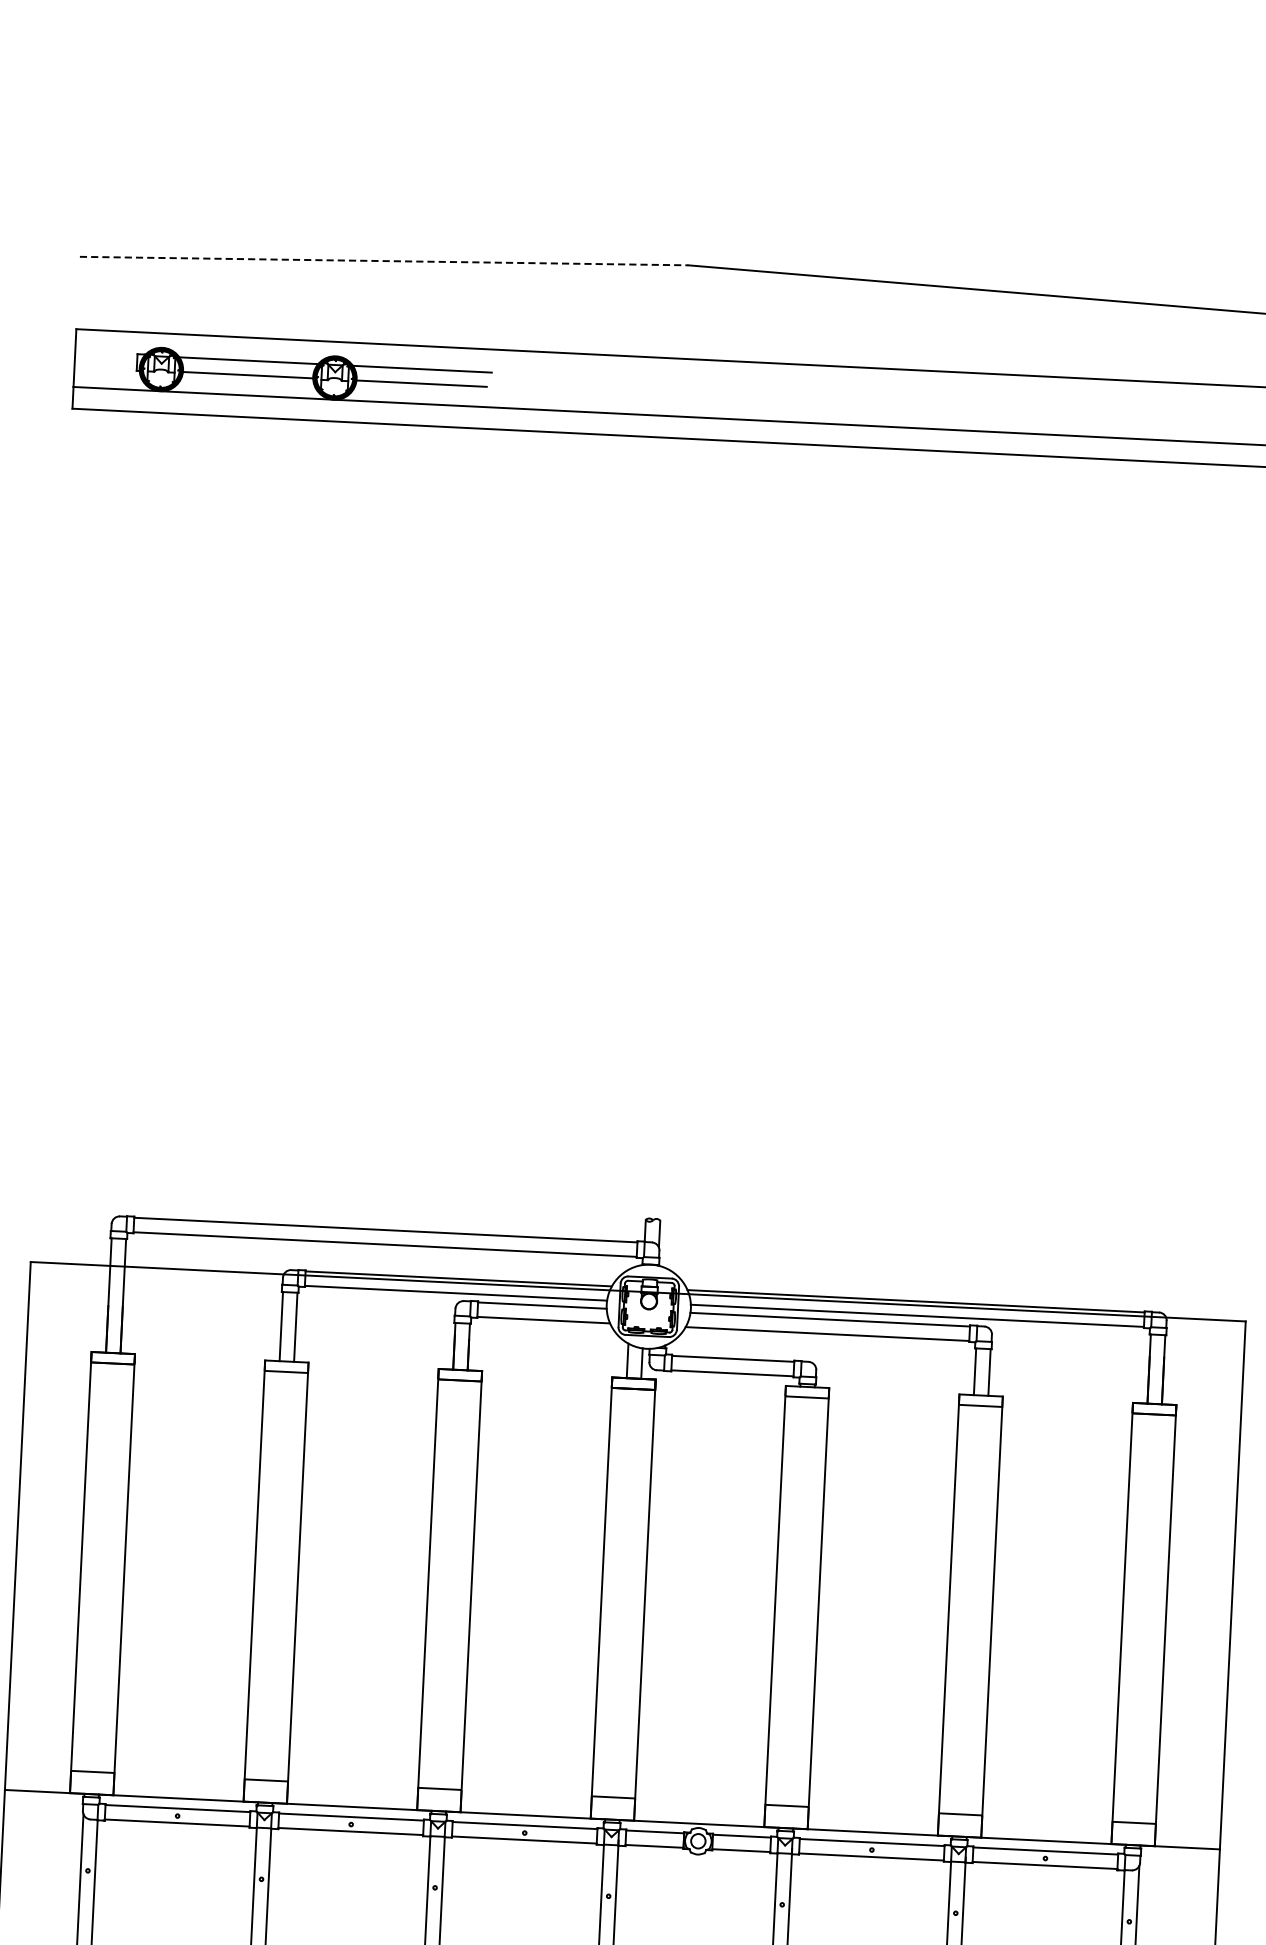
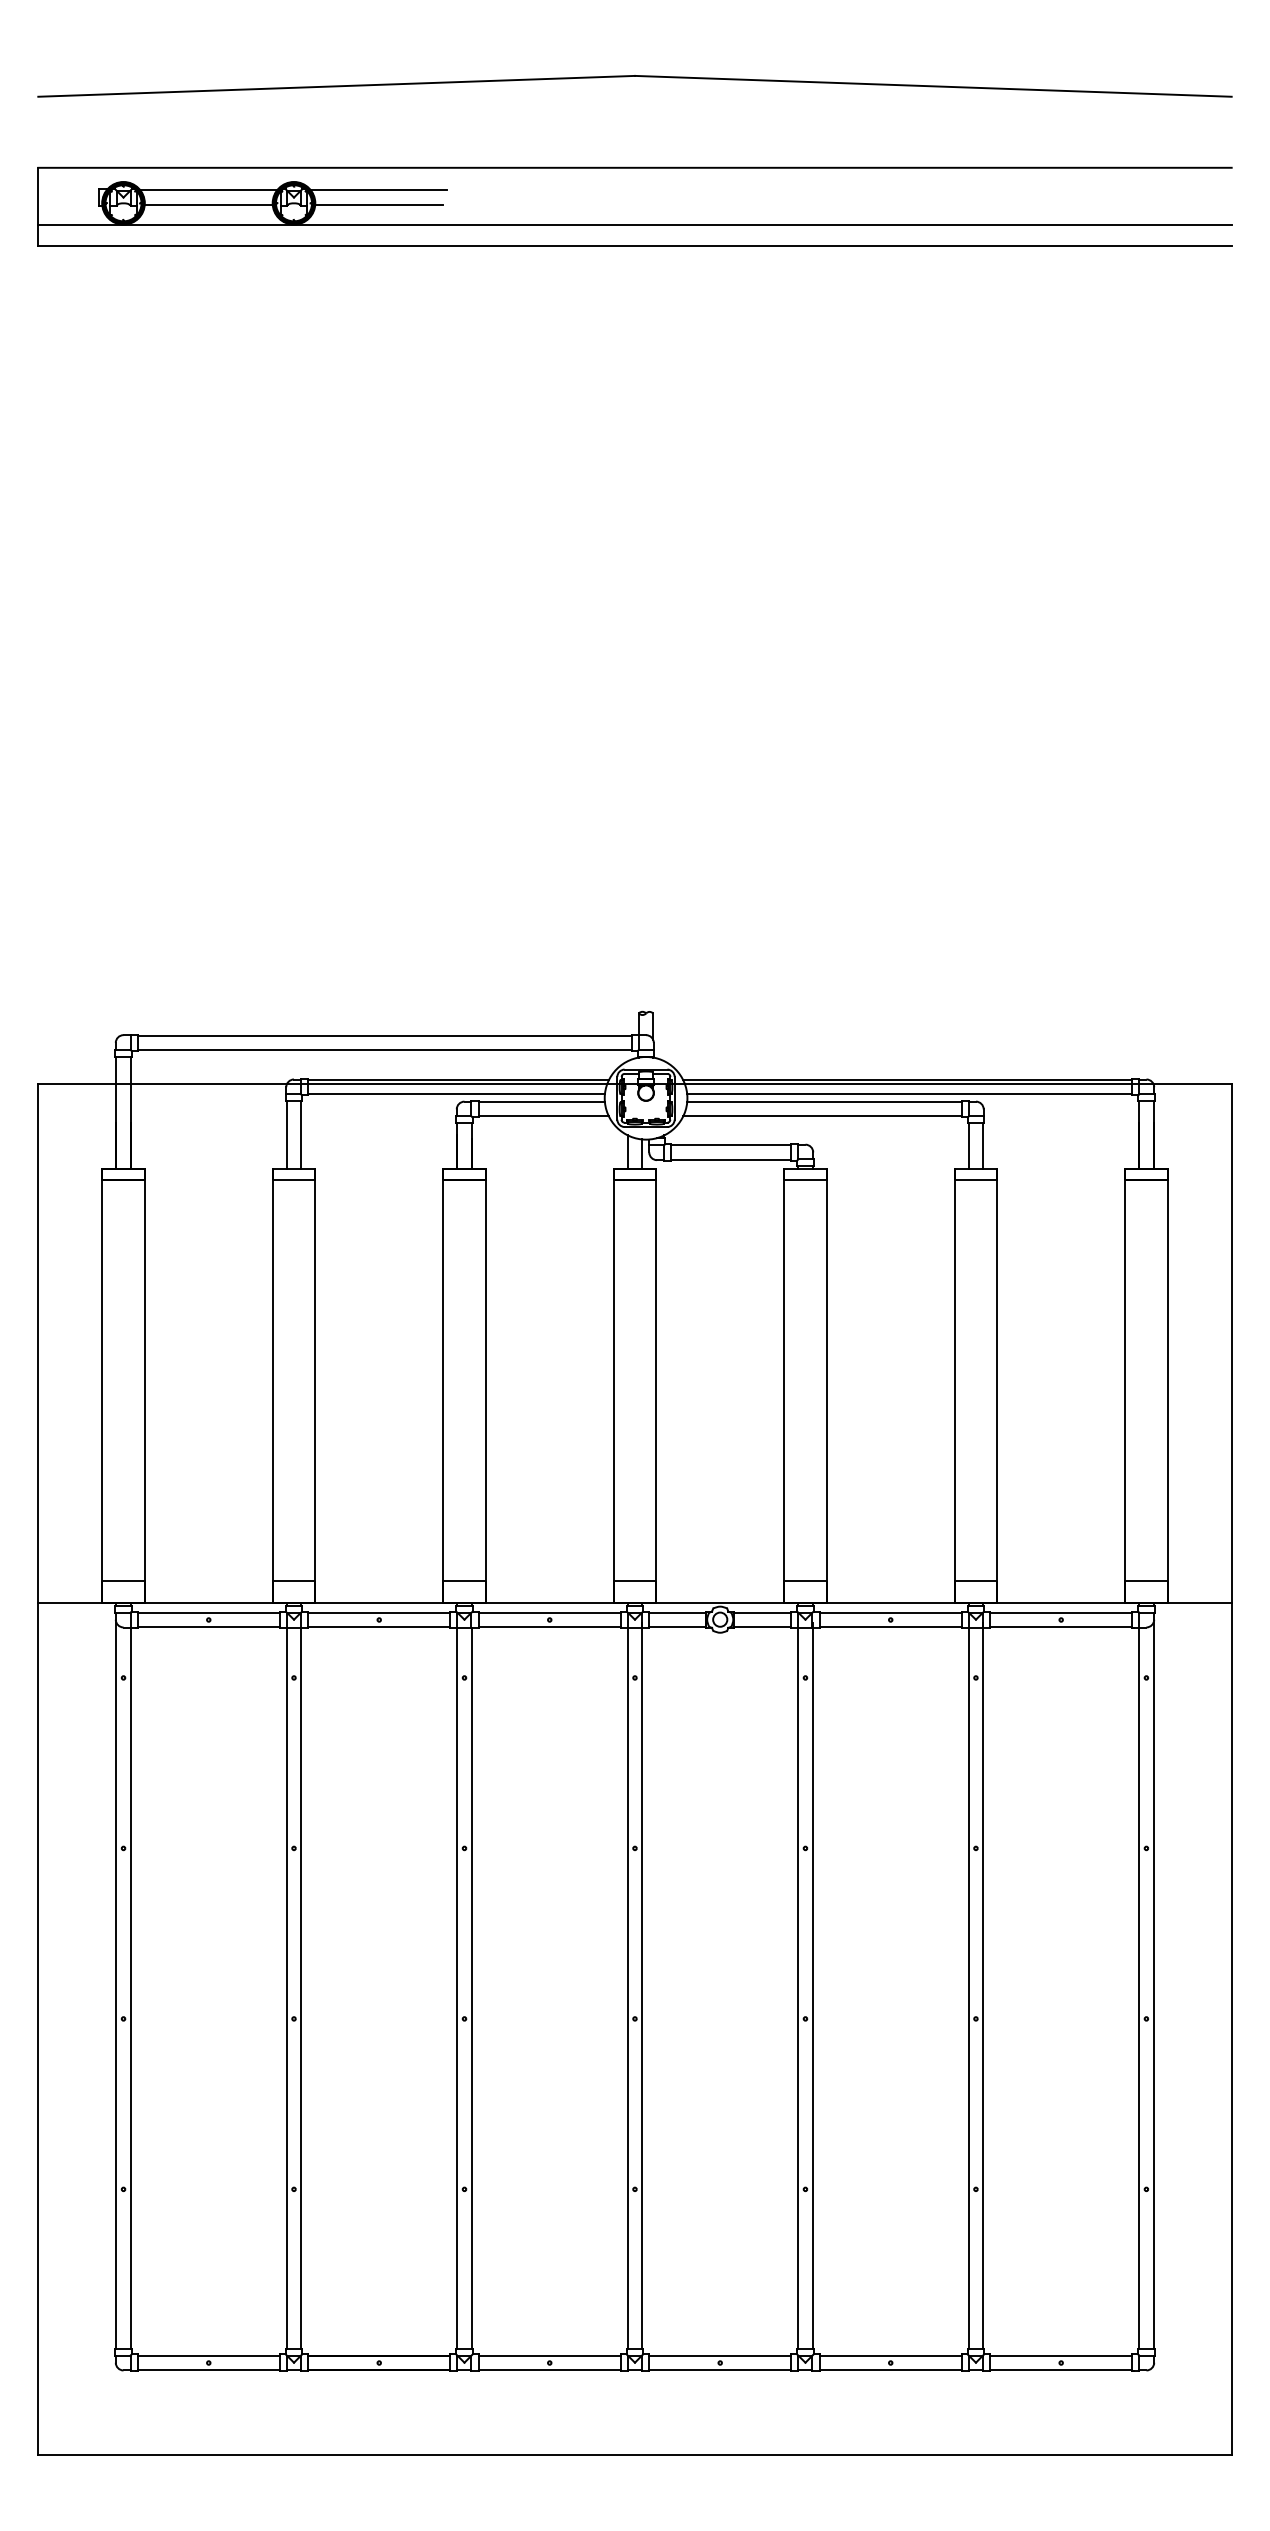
line: (384, 261) -> (336, 86), dashed -> solid

